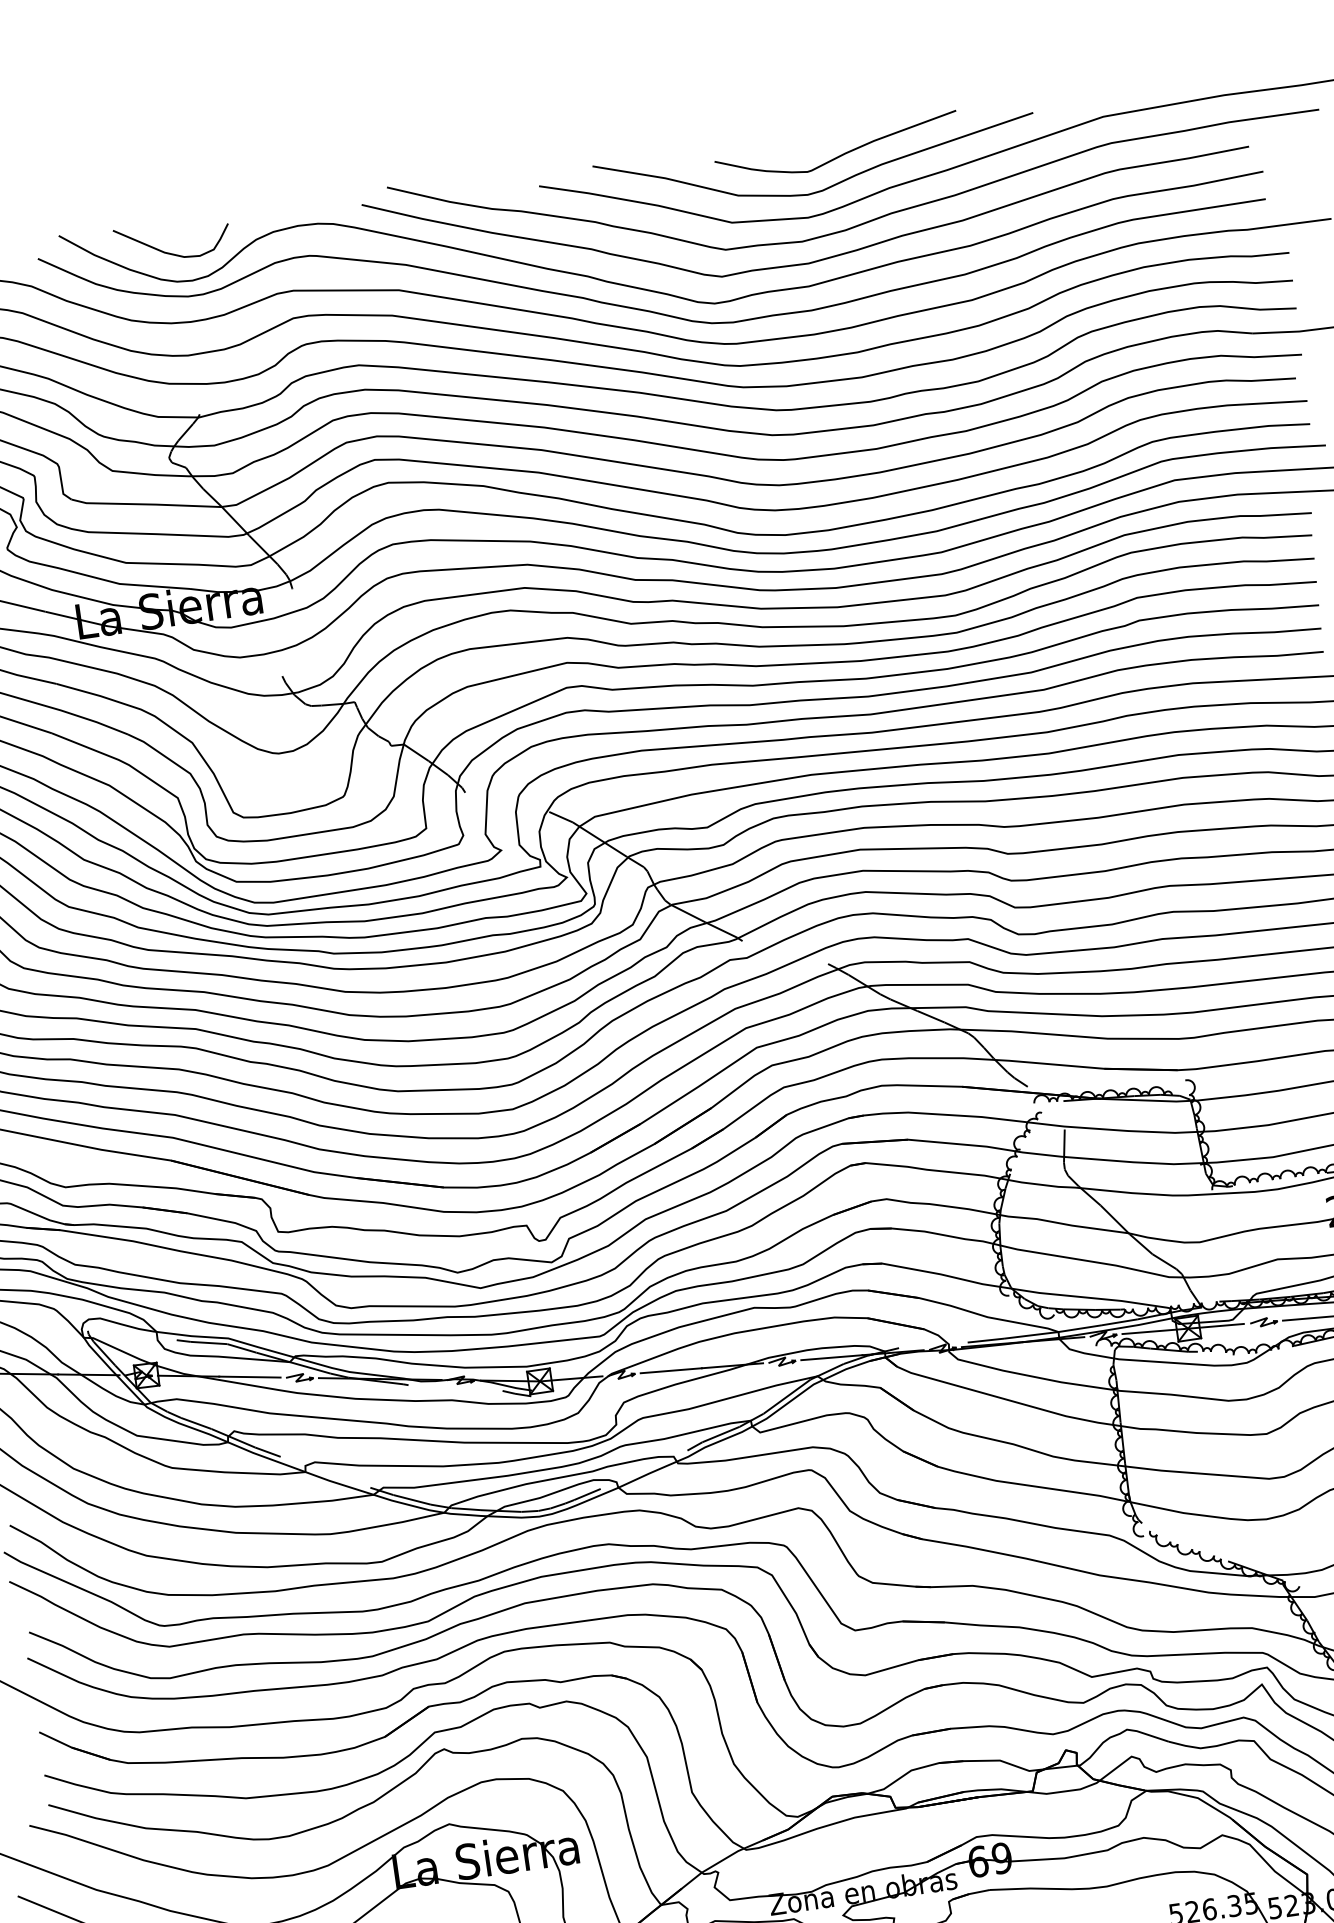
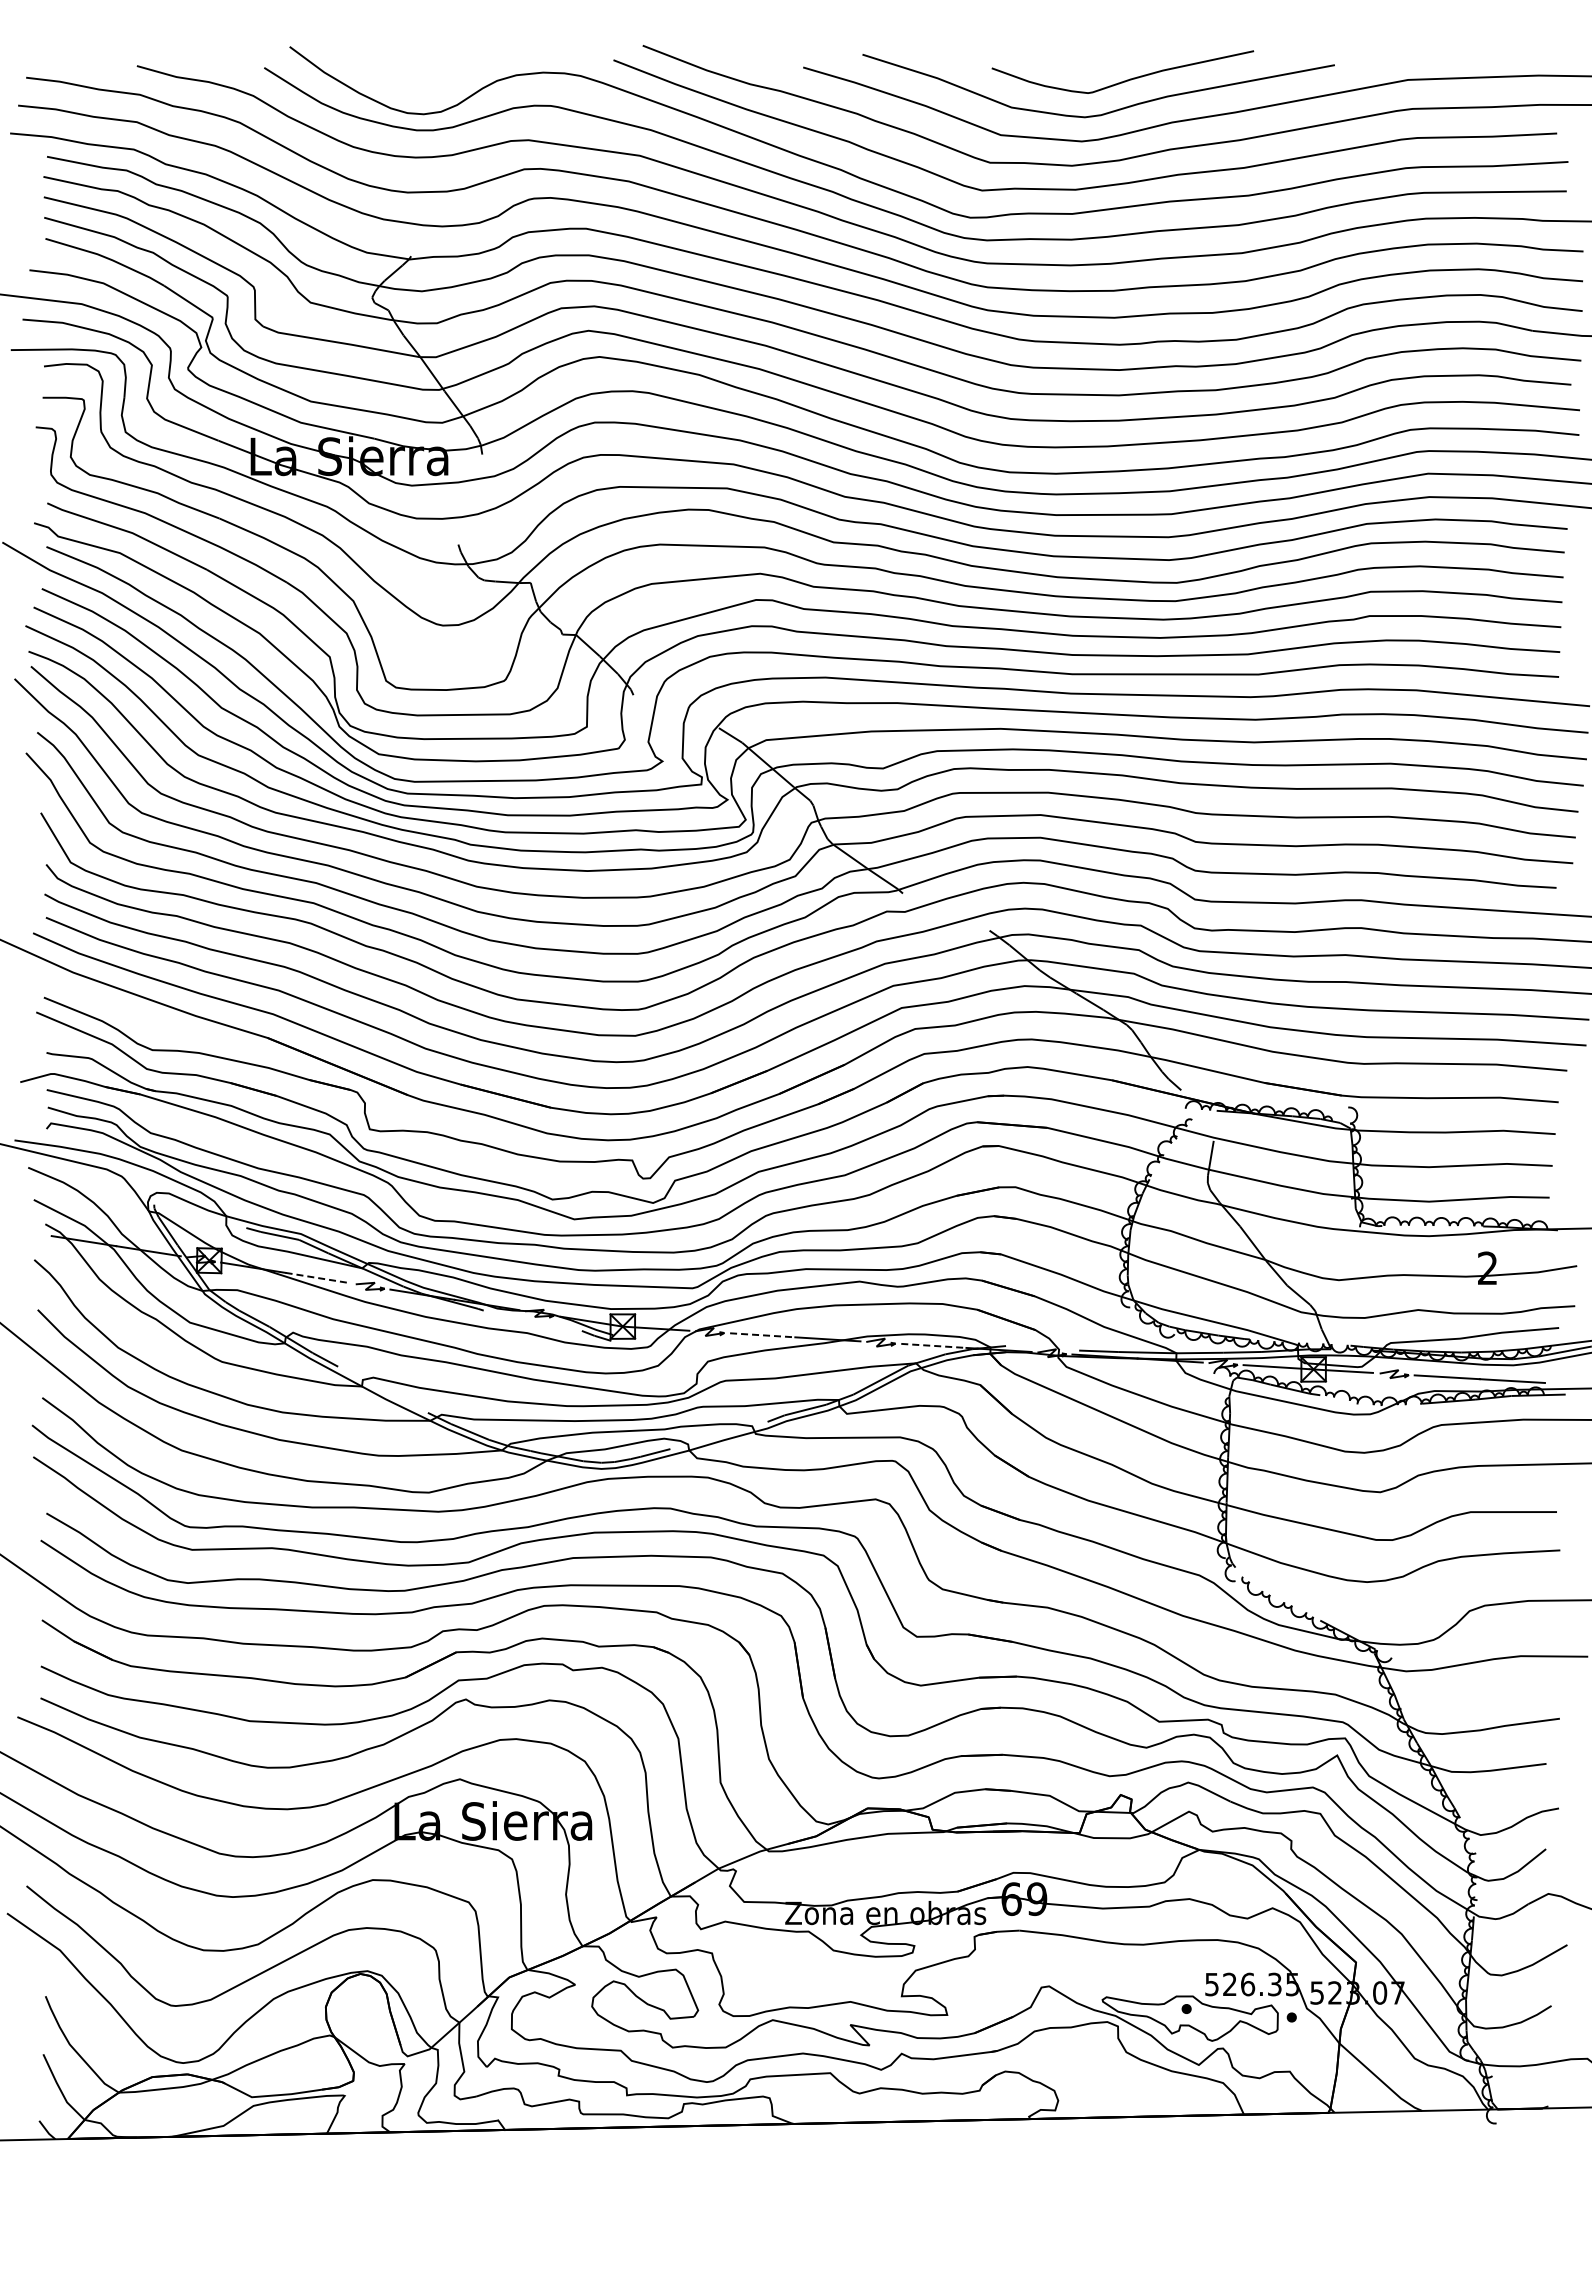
curve: (170, 252) -> (404, 81), removed
line: (831, 1357) -> (933, 1345), solid -> dashed
line: (671, 1370) -> (762, 1335), solid -> dashed
line: (249, 1377) -> (317, 1278), solid -> dashed

